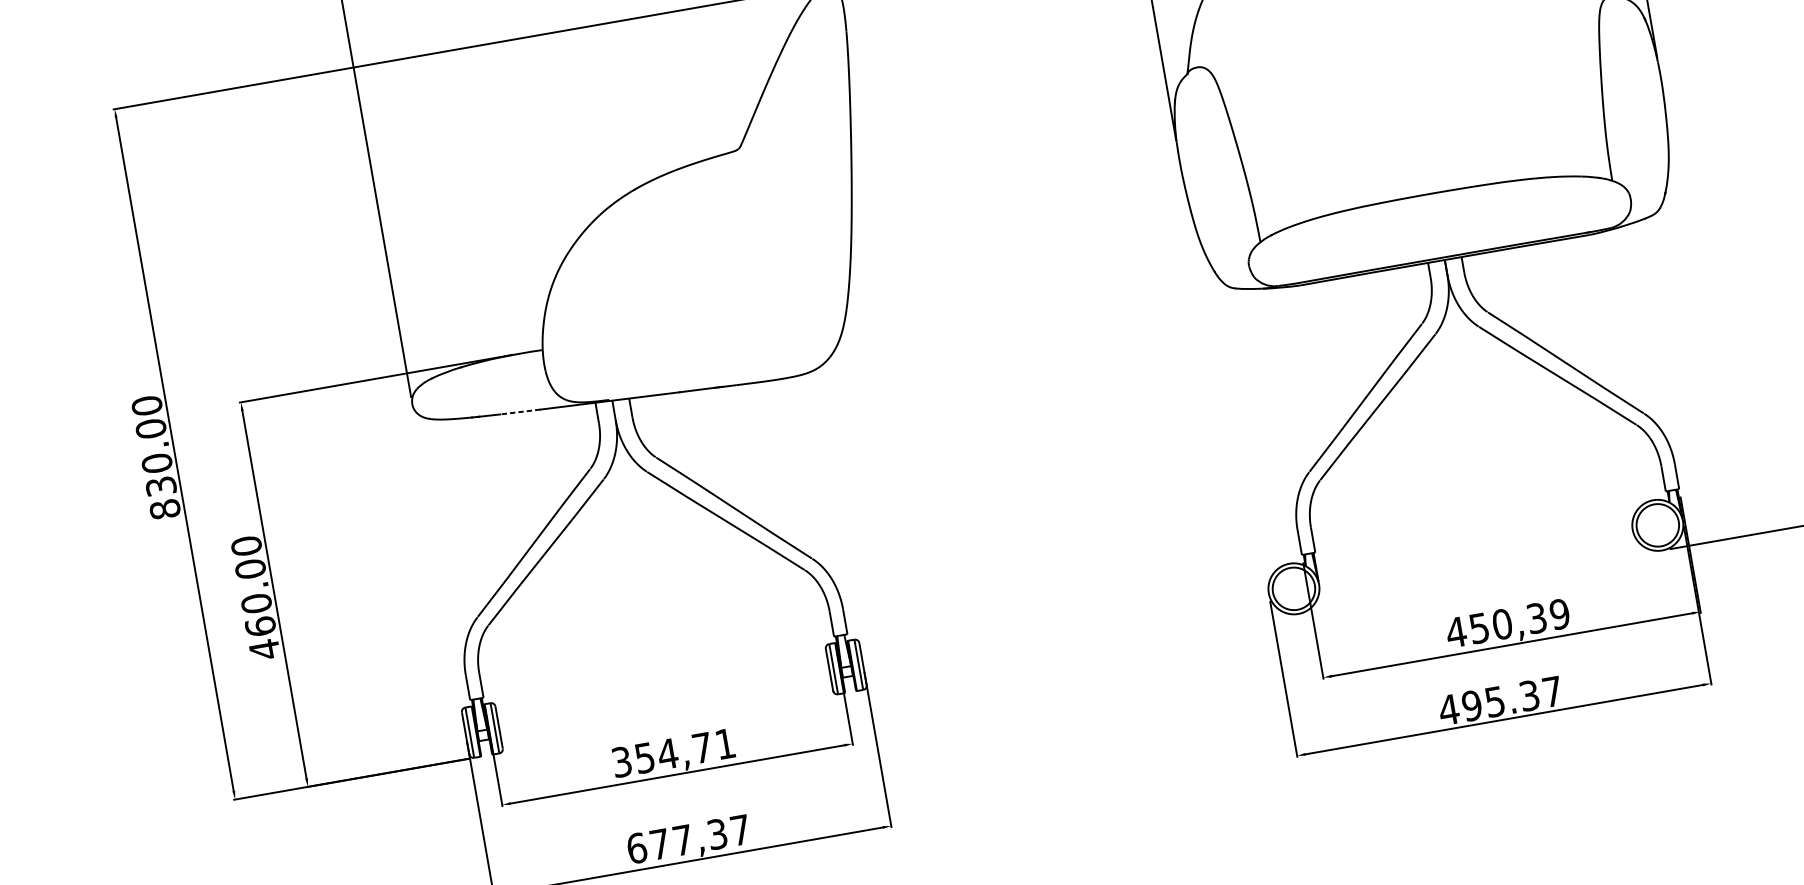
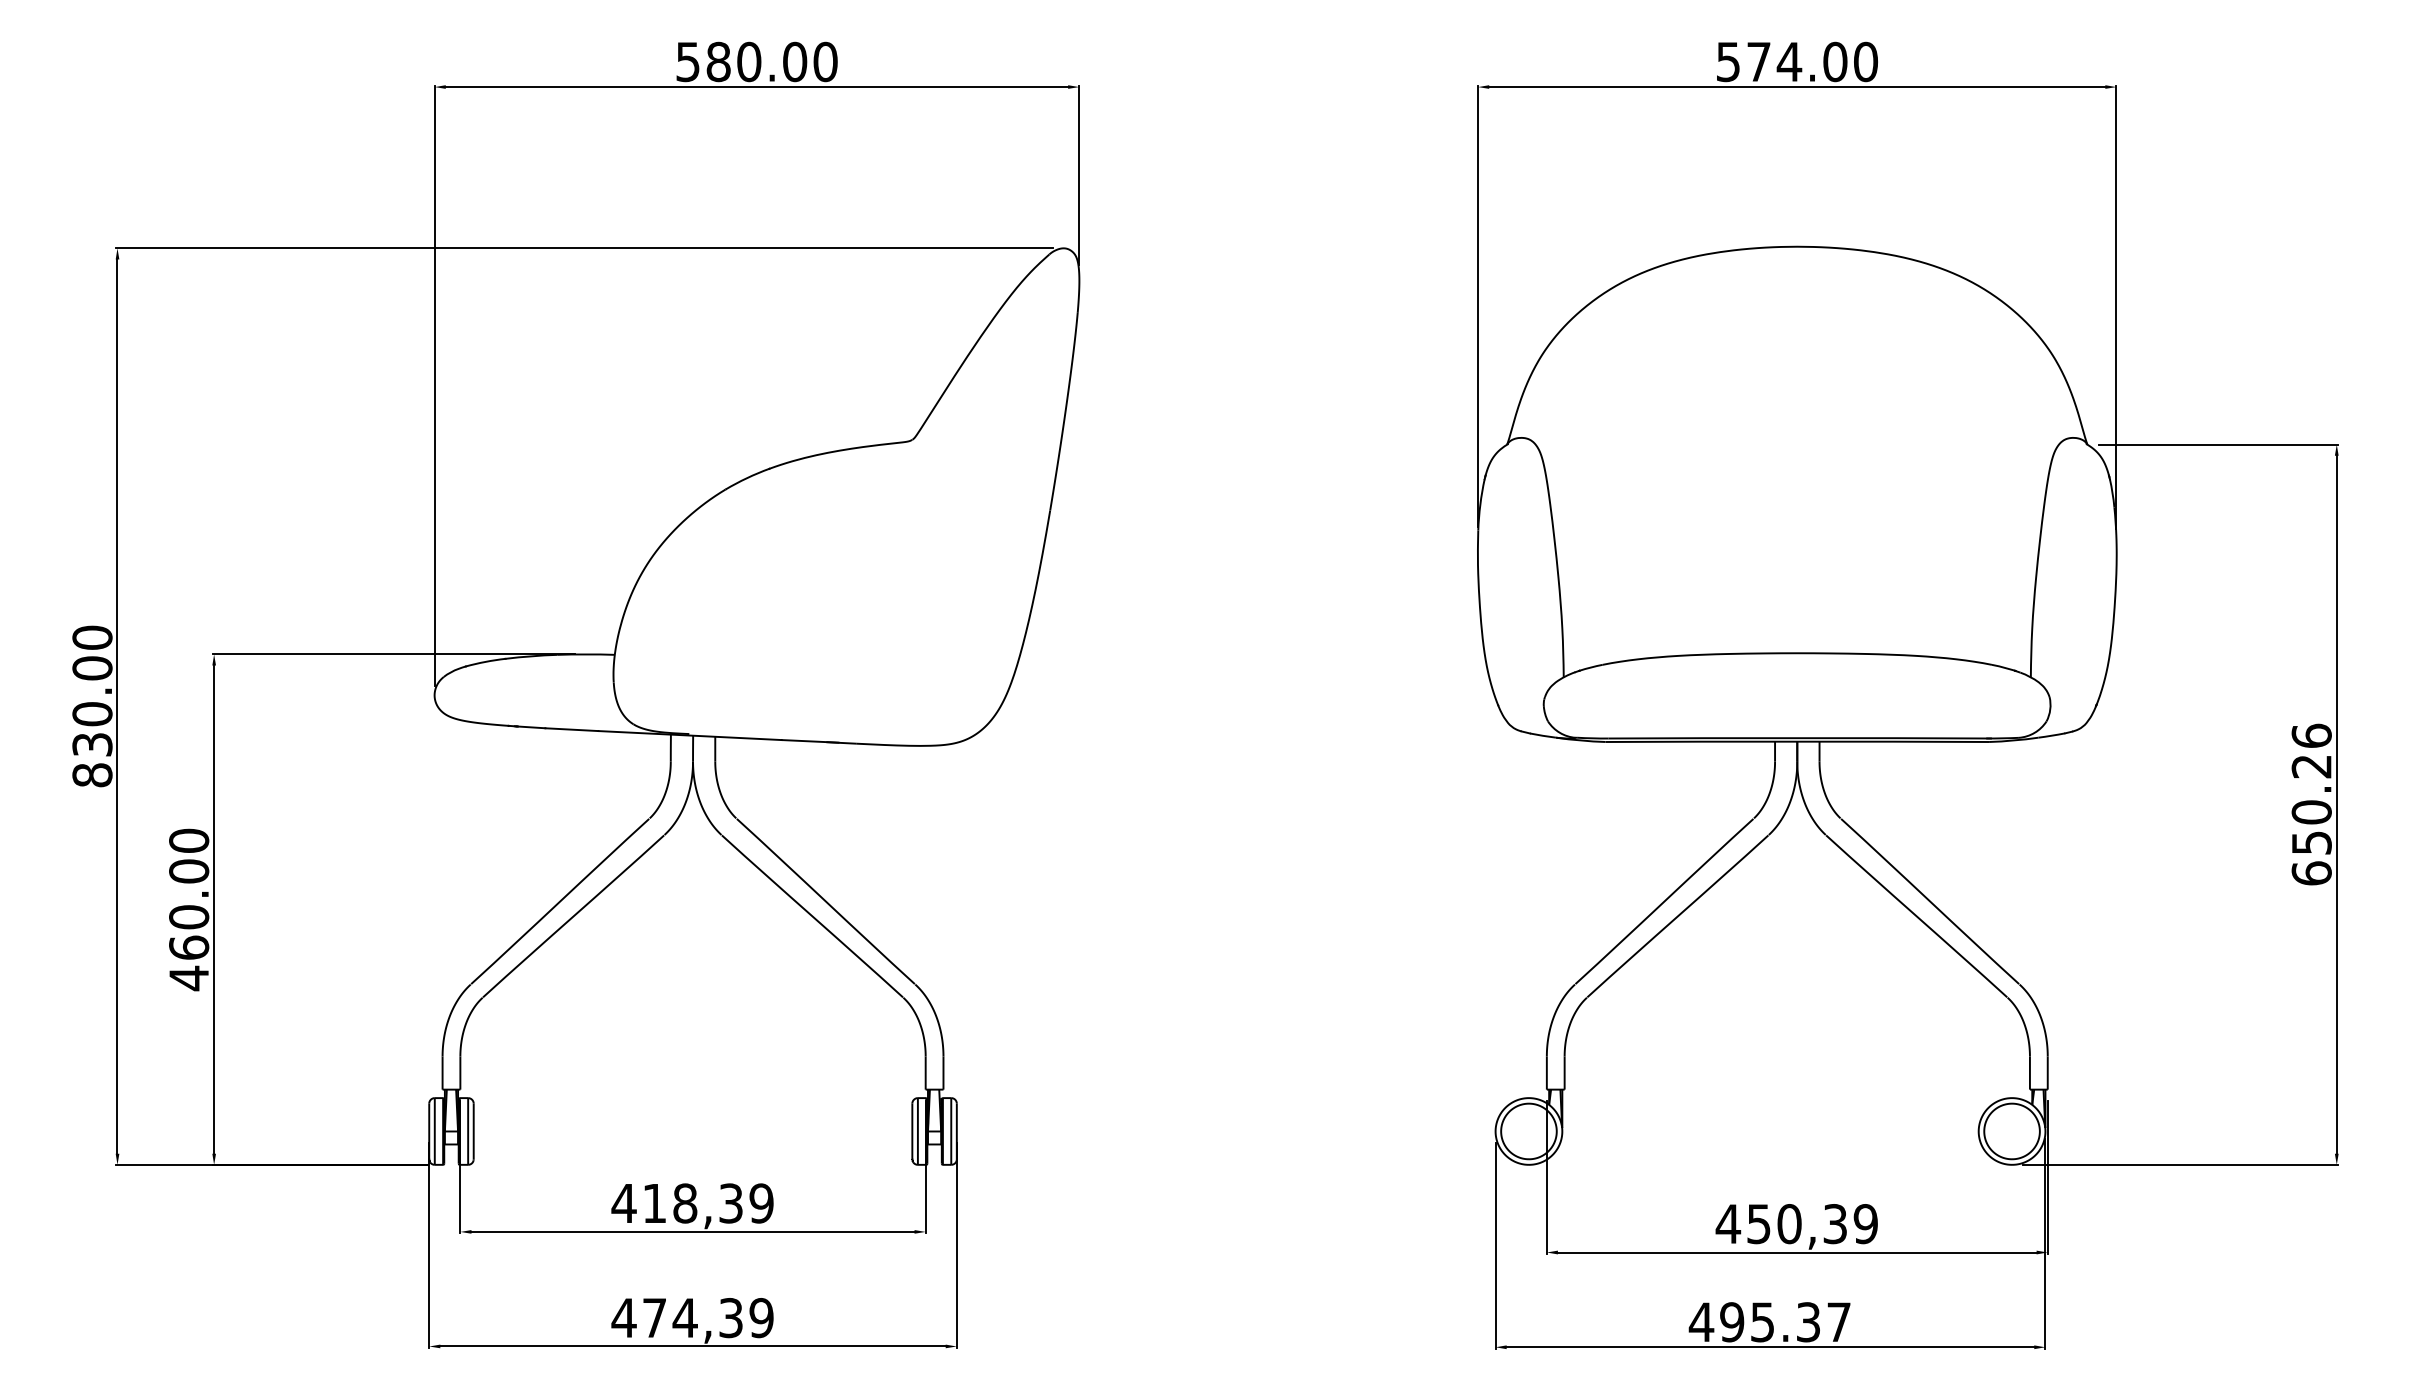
line: (519, 411) -> (571, 729), dashed -> solid
text: (673, 753) -> (692, 1203), 354,71 -> 418,39
text: (688, 839) -> (692, 1318), 677,37 -> 474,39

